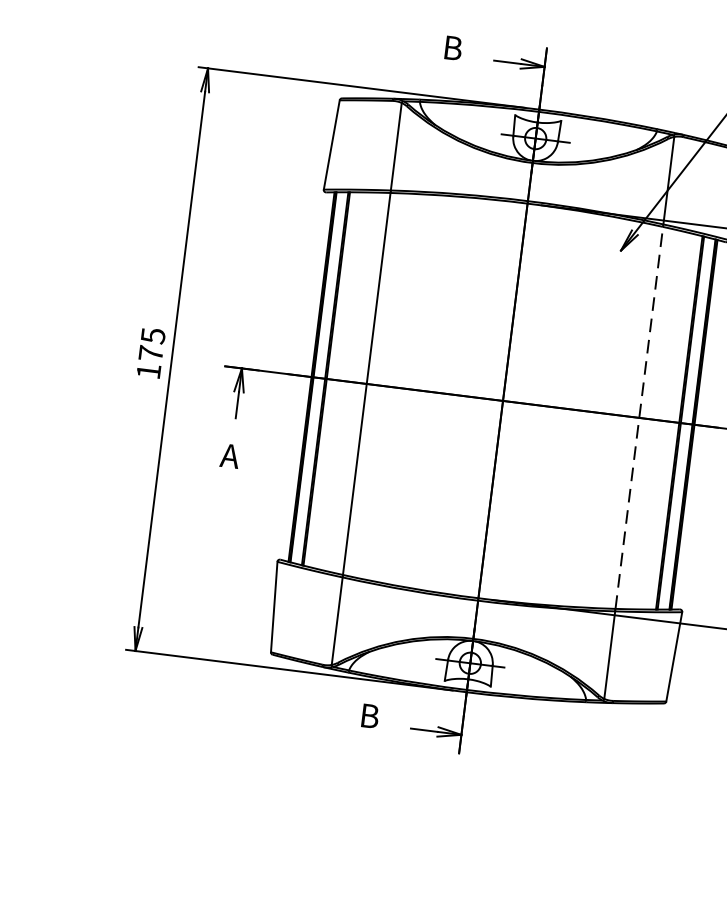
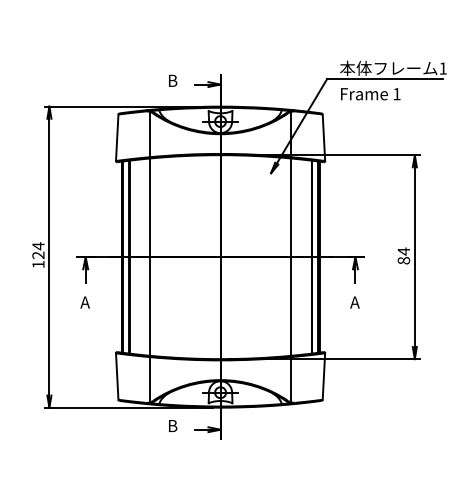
text: (152, 344) -> (38, 250), 175 -> 124
line: (638, 418) -> (290, 257), dashed -> solid

